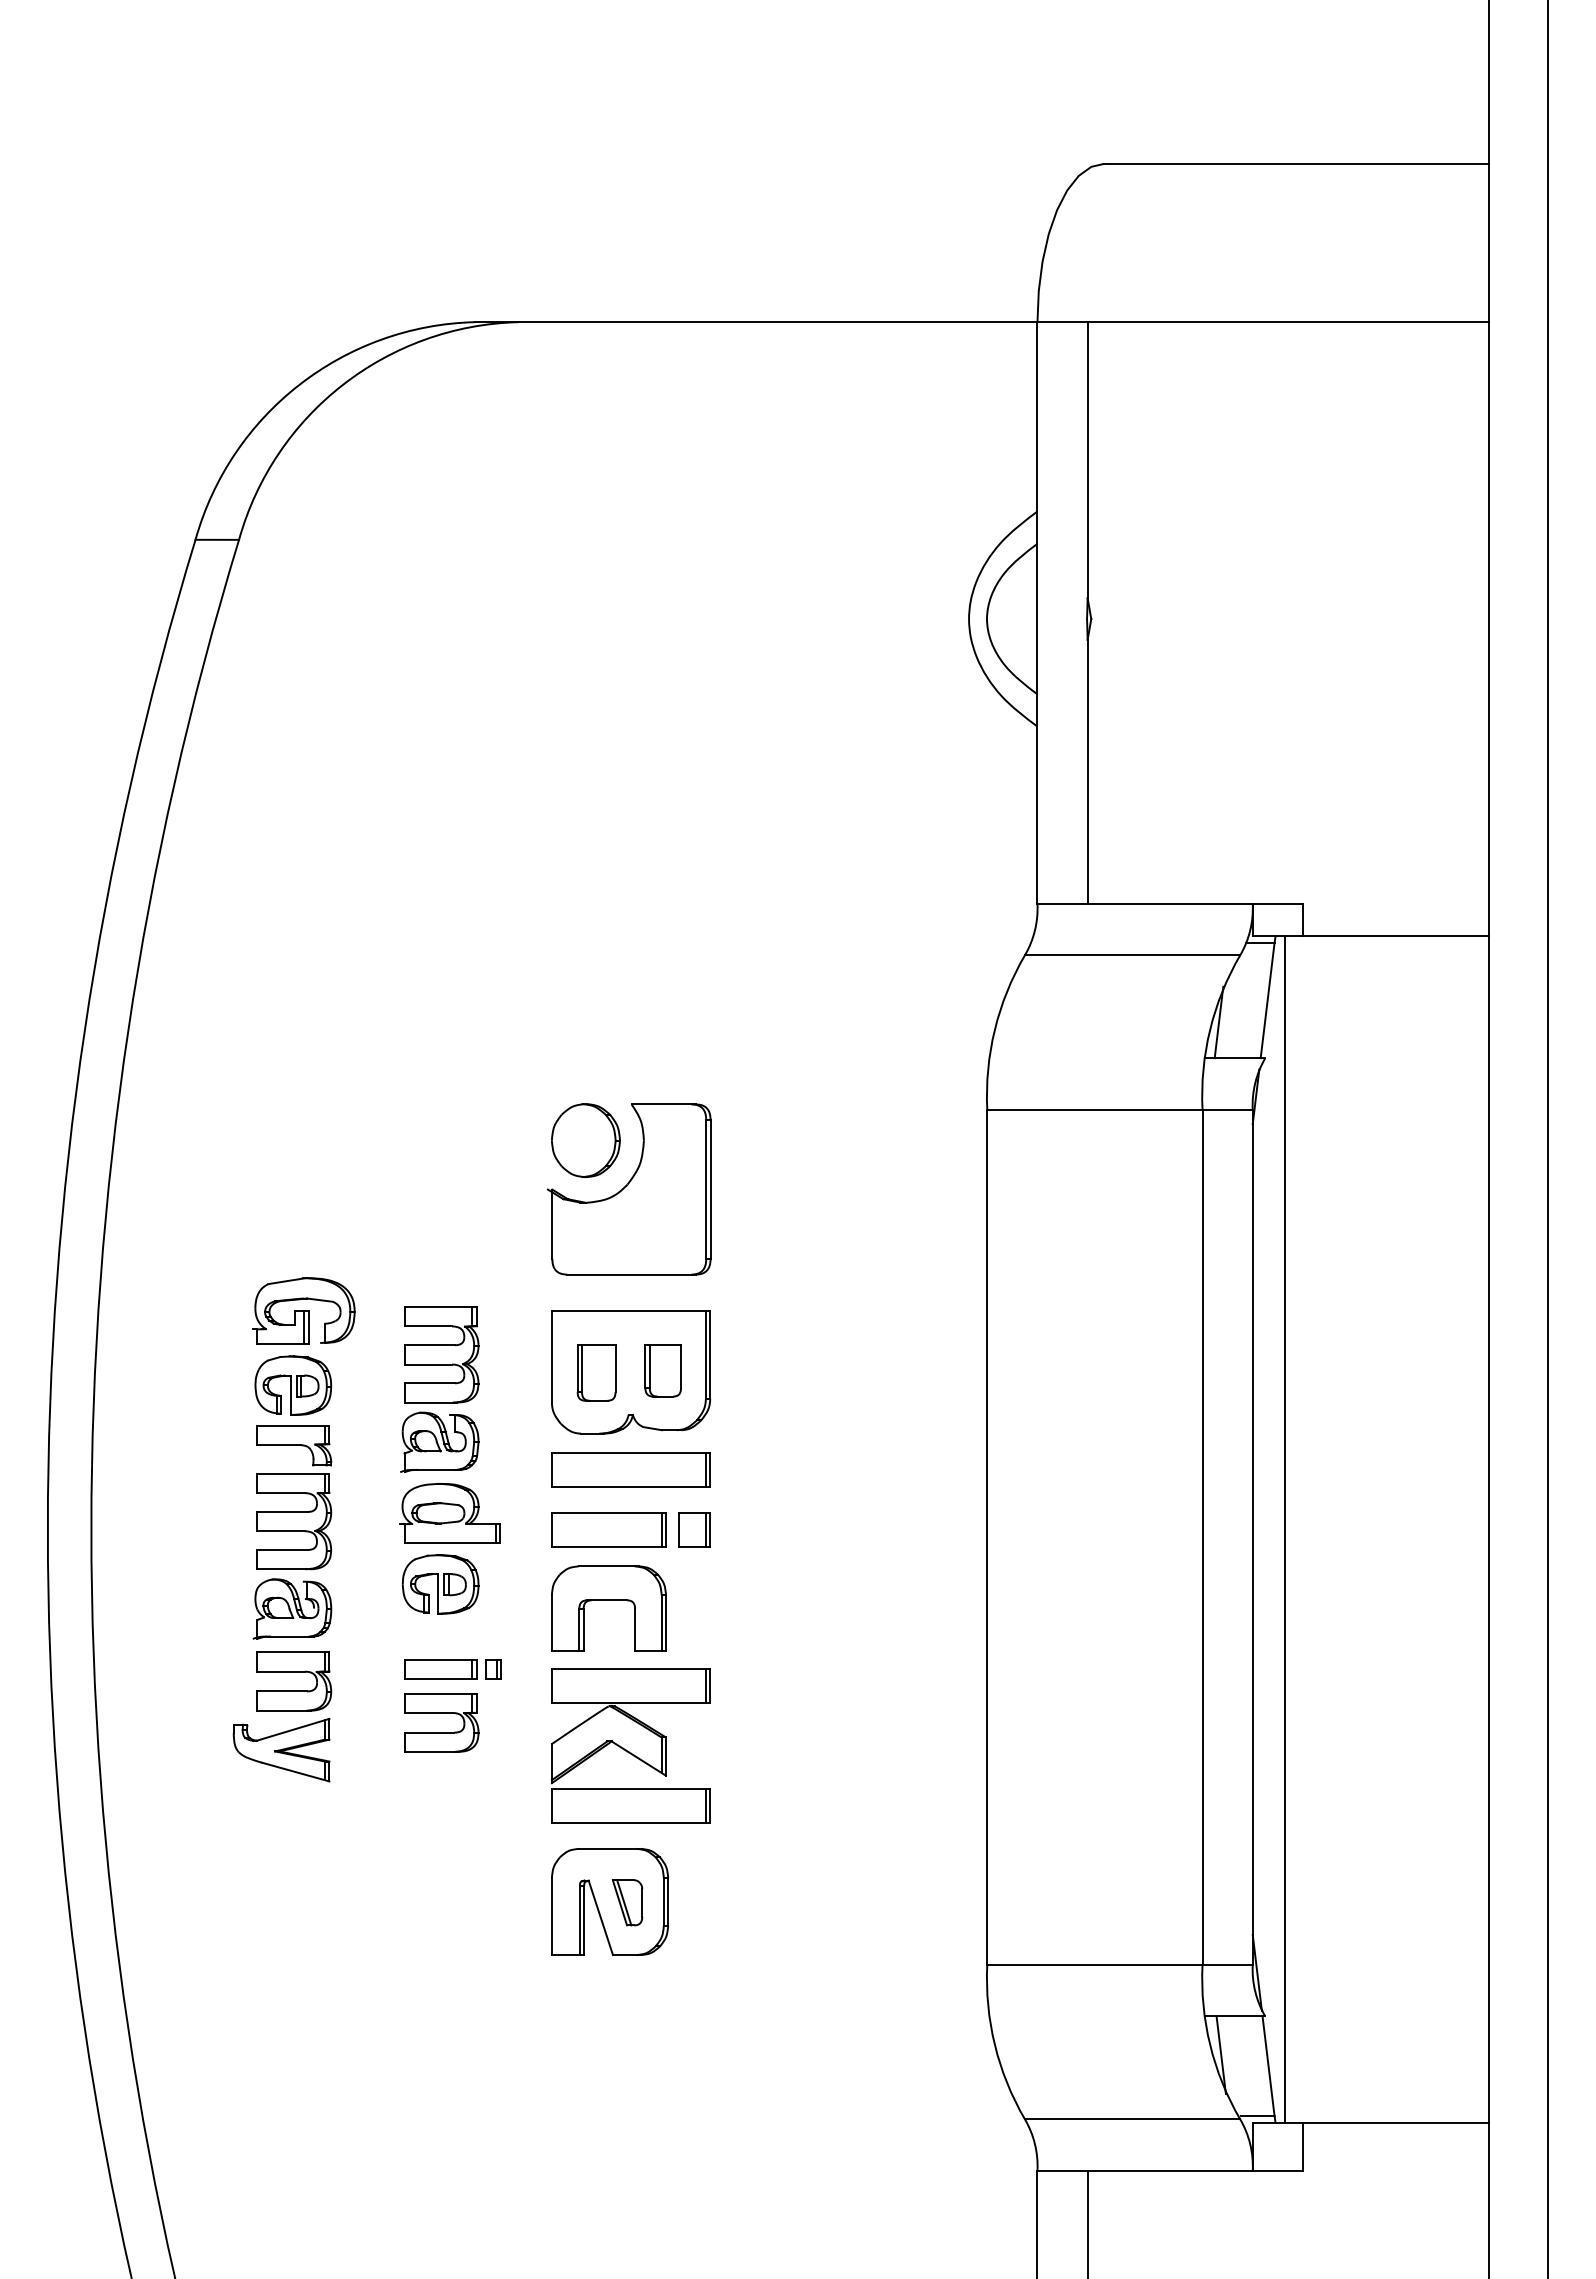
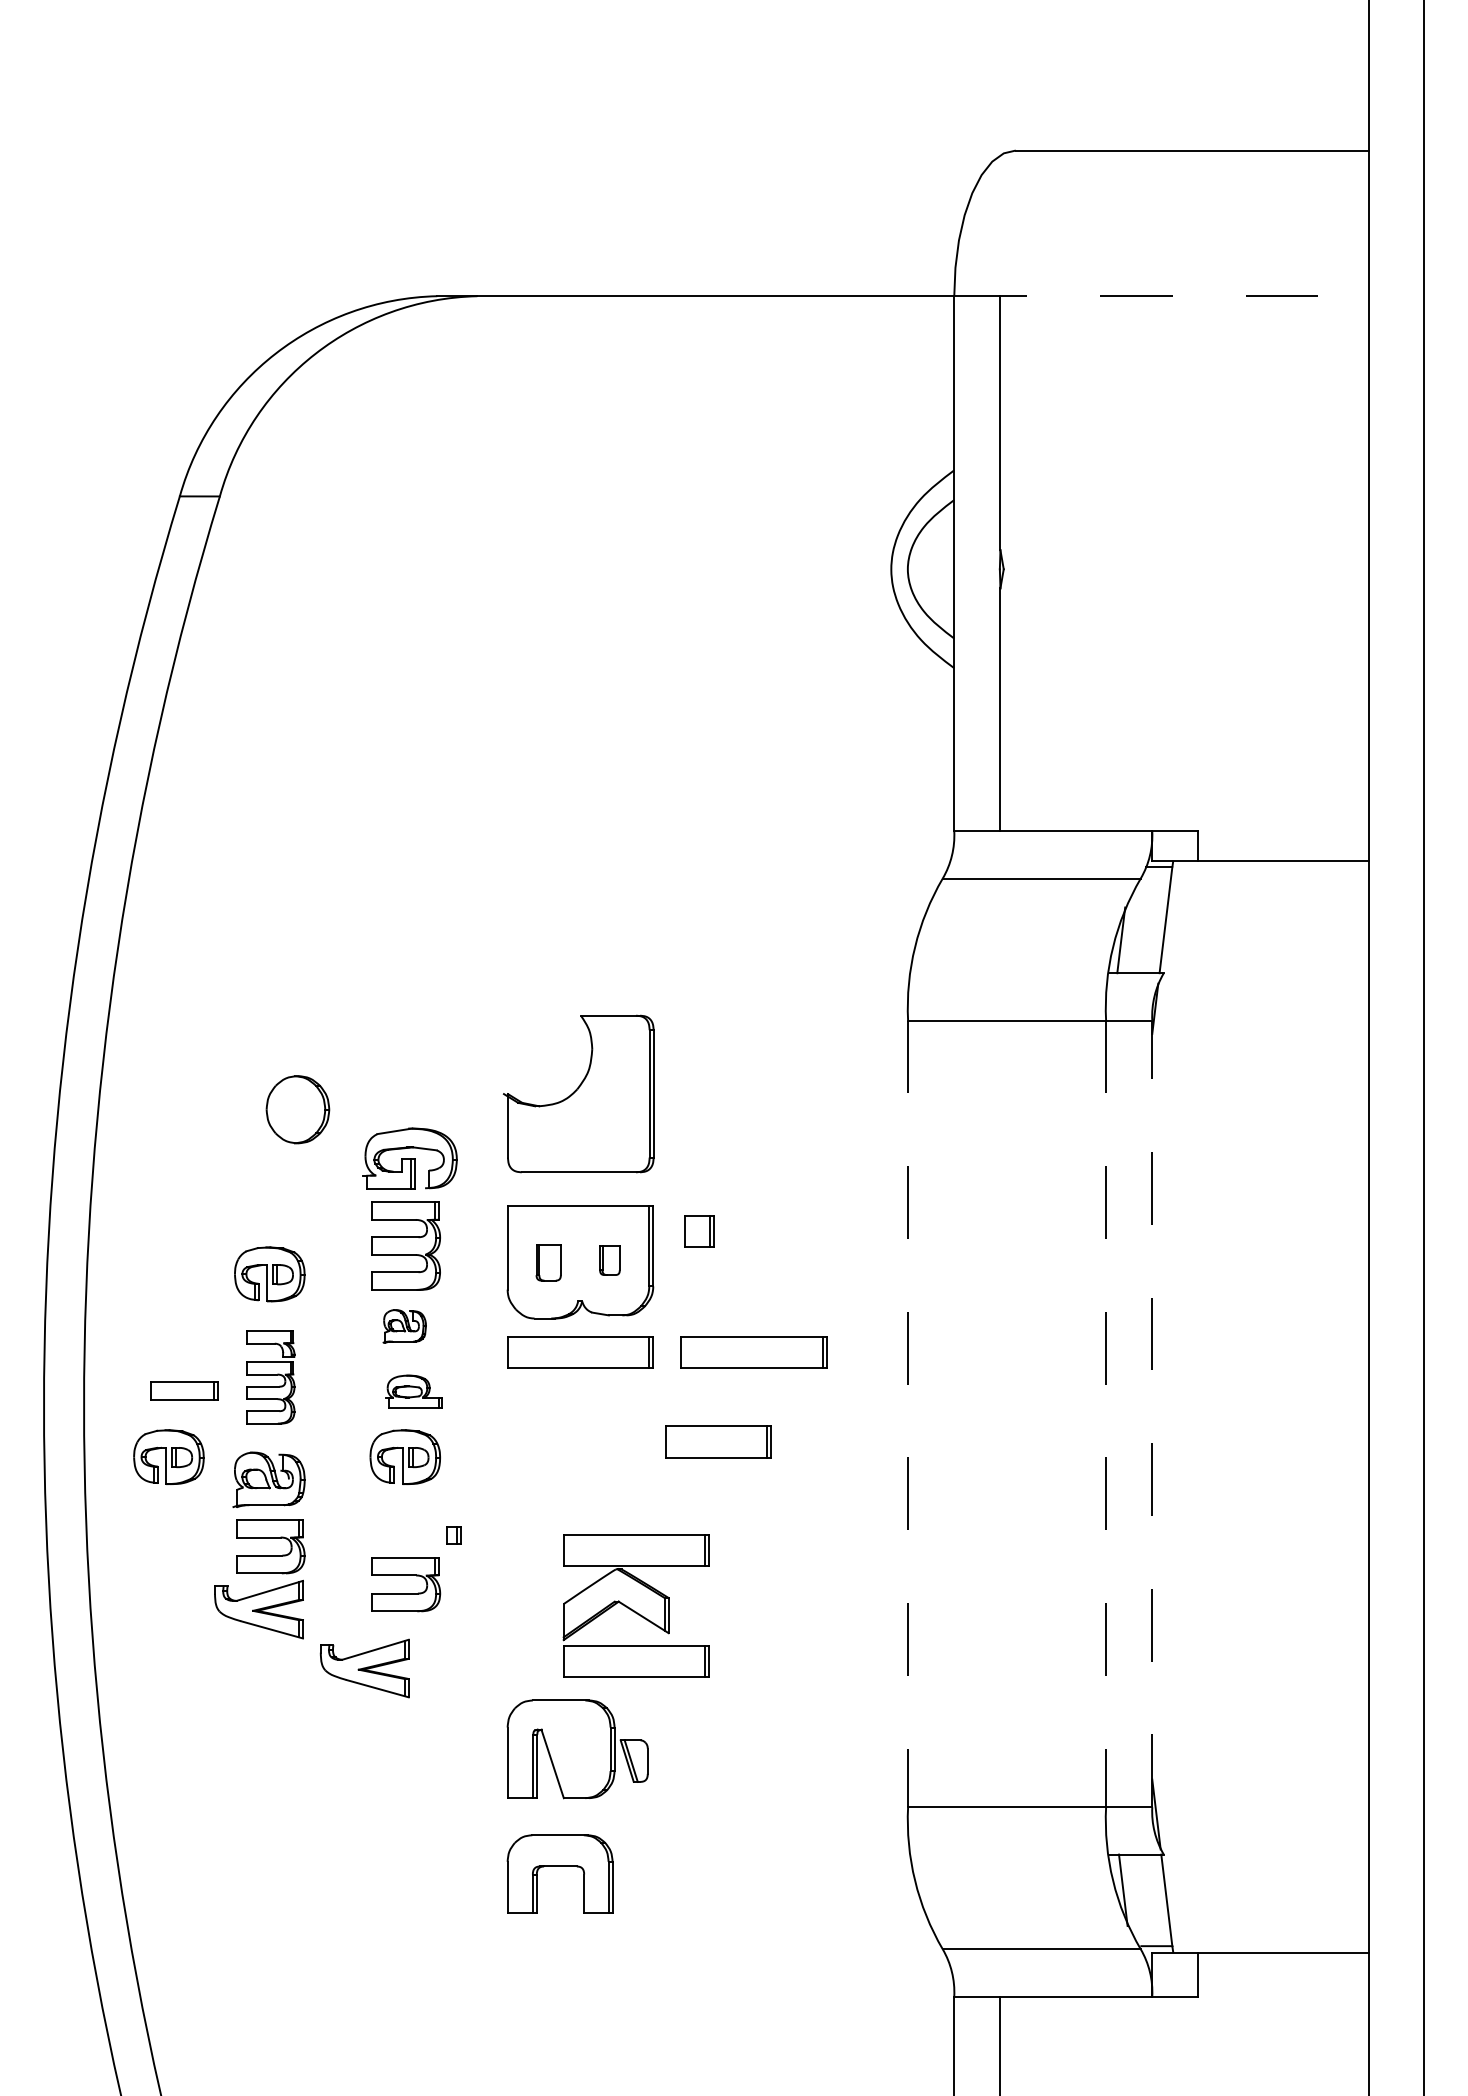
line: (1263, 322) -> (1162, 296), solid -> dashed
part: (585, 1140) -> (297, 1109), moved
part: (303, 1310) -> (409, 1158), moved
part: (662, 1370) -> (609, 1260), size x0.6
part: (596, 1372) -> (548, 1262), size x0.7
part: (439, 1441) -> (404, 1325), size x0.6
part: (819, 1469) -> (753, 1351), added
part: (294, 1497) -> (270, 1377), size x0.7
part: (449, 1513) -> (413, 1392), size x0.6
part: (608, 1529) -> (717, 1441), moved
part: (694, 1529) -> (699, 1231), moved
line: (1285, 1529) -> (1182, 1406), removed
line: (987, 1537) -> (908, 1414), solid -> dashed
line: (1202, 1537) -> (1106, 1414), solid -> dashed
line: (1252, 1537) -> (1152, 1414), solid -> dashed
part: (183, 1584) -> (168, 1457), added
part: (608, 1600) -> (559, 1866), moved
part: (440, 1669) -> (184, 1391), moved
part: (630, 1745) -> (636, 1605), moved
part: (396, 1813) -> (364, 1667), added
part: (627, 1902) -> (634, 1760), moved

